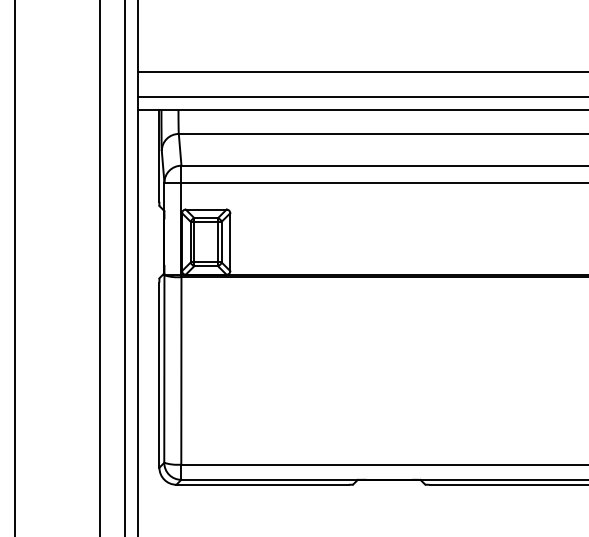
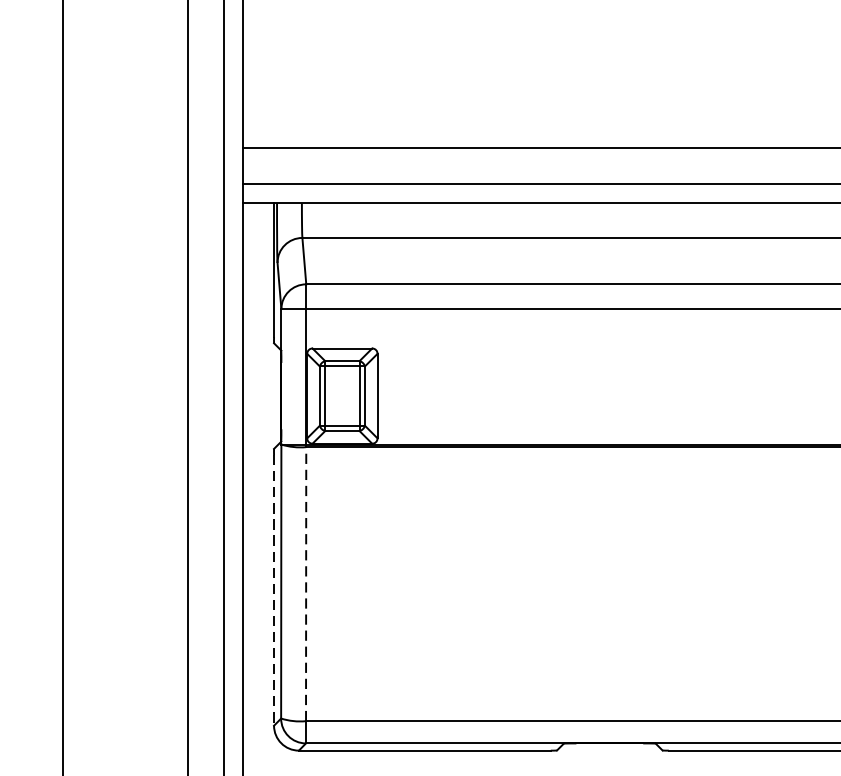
line: (181, 370) -> (306, 583), solid -> dashed
line: (159, 375) -> (274, 590), solid -> dashed

